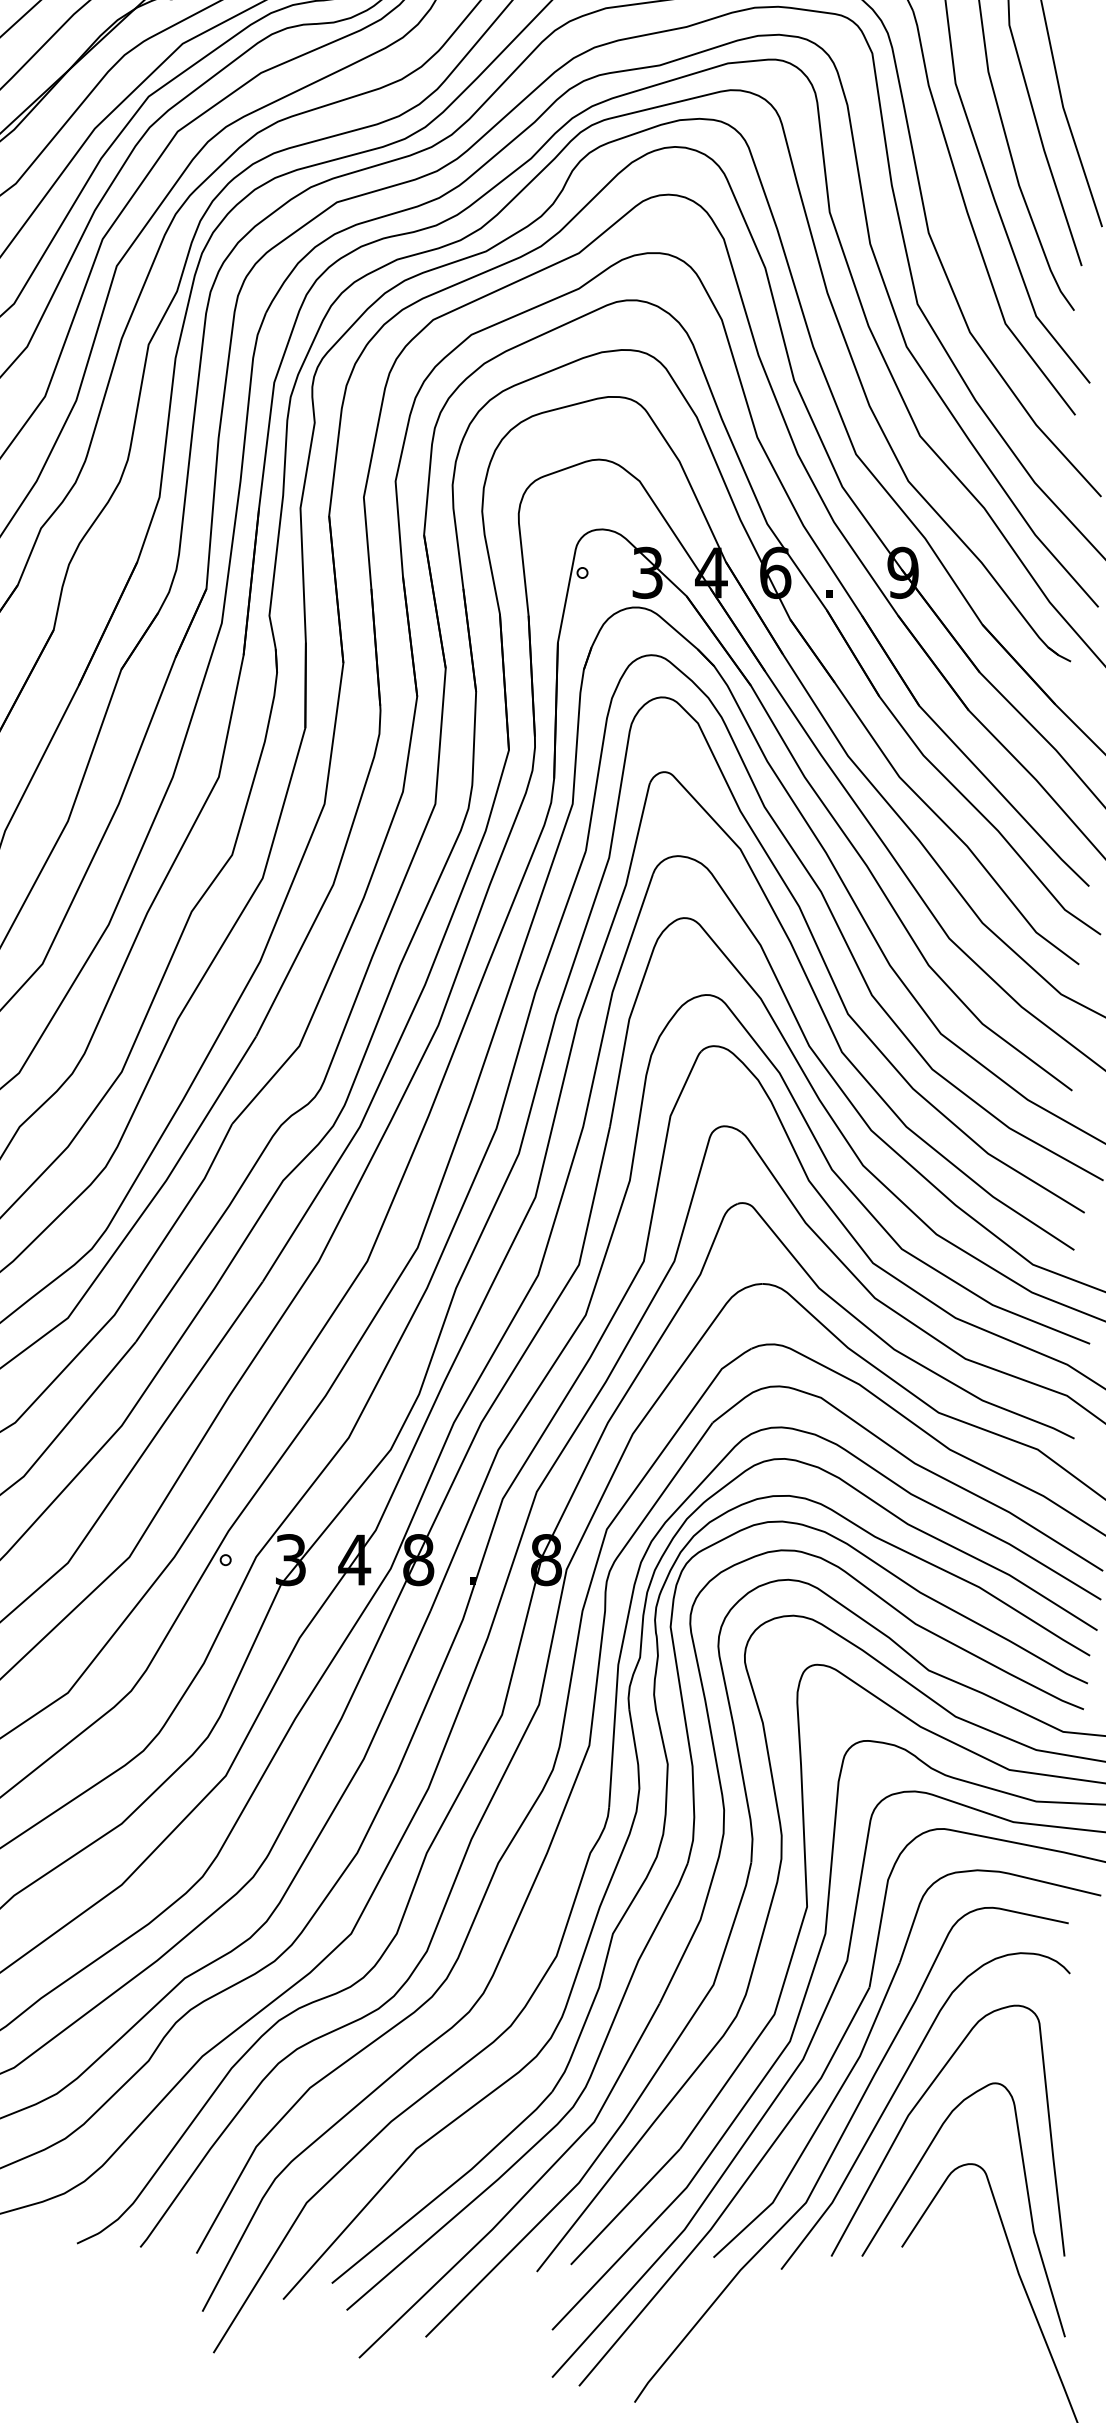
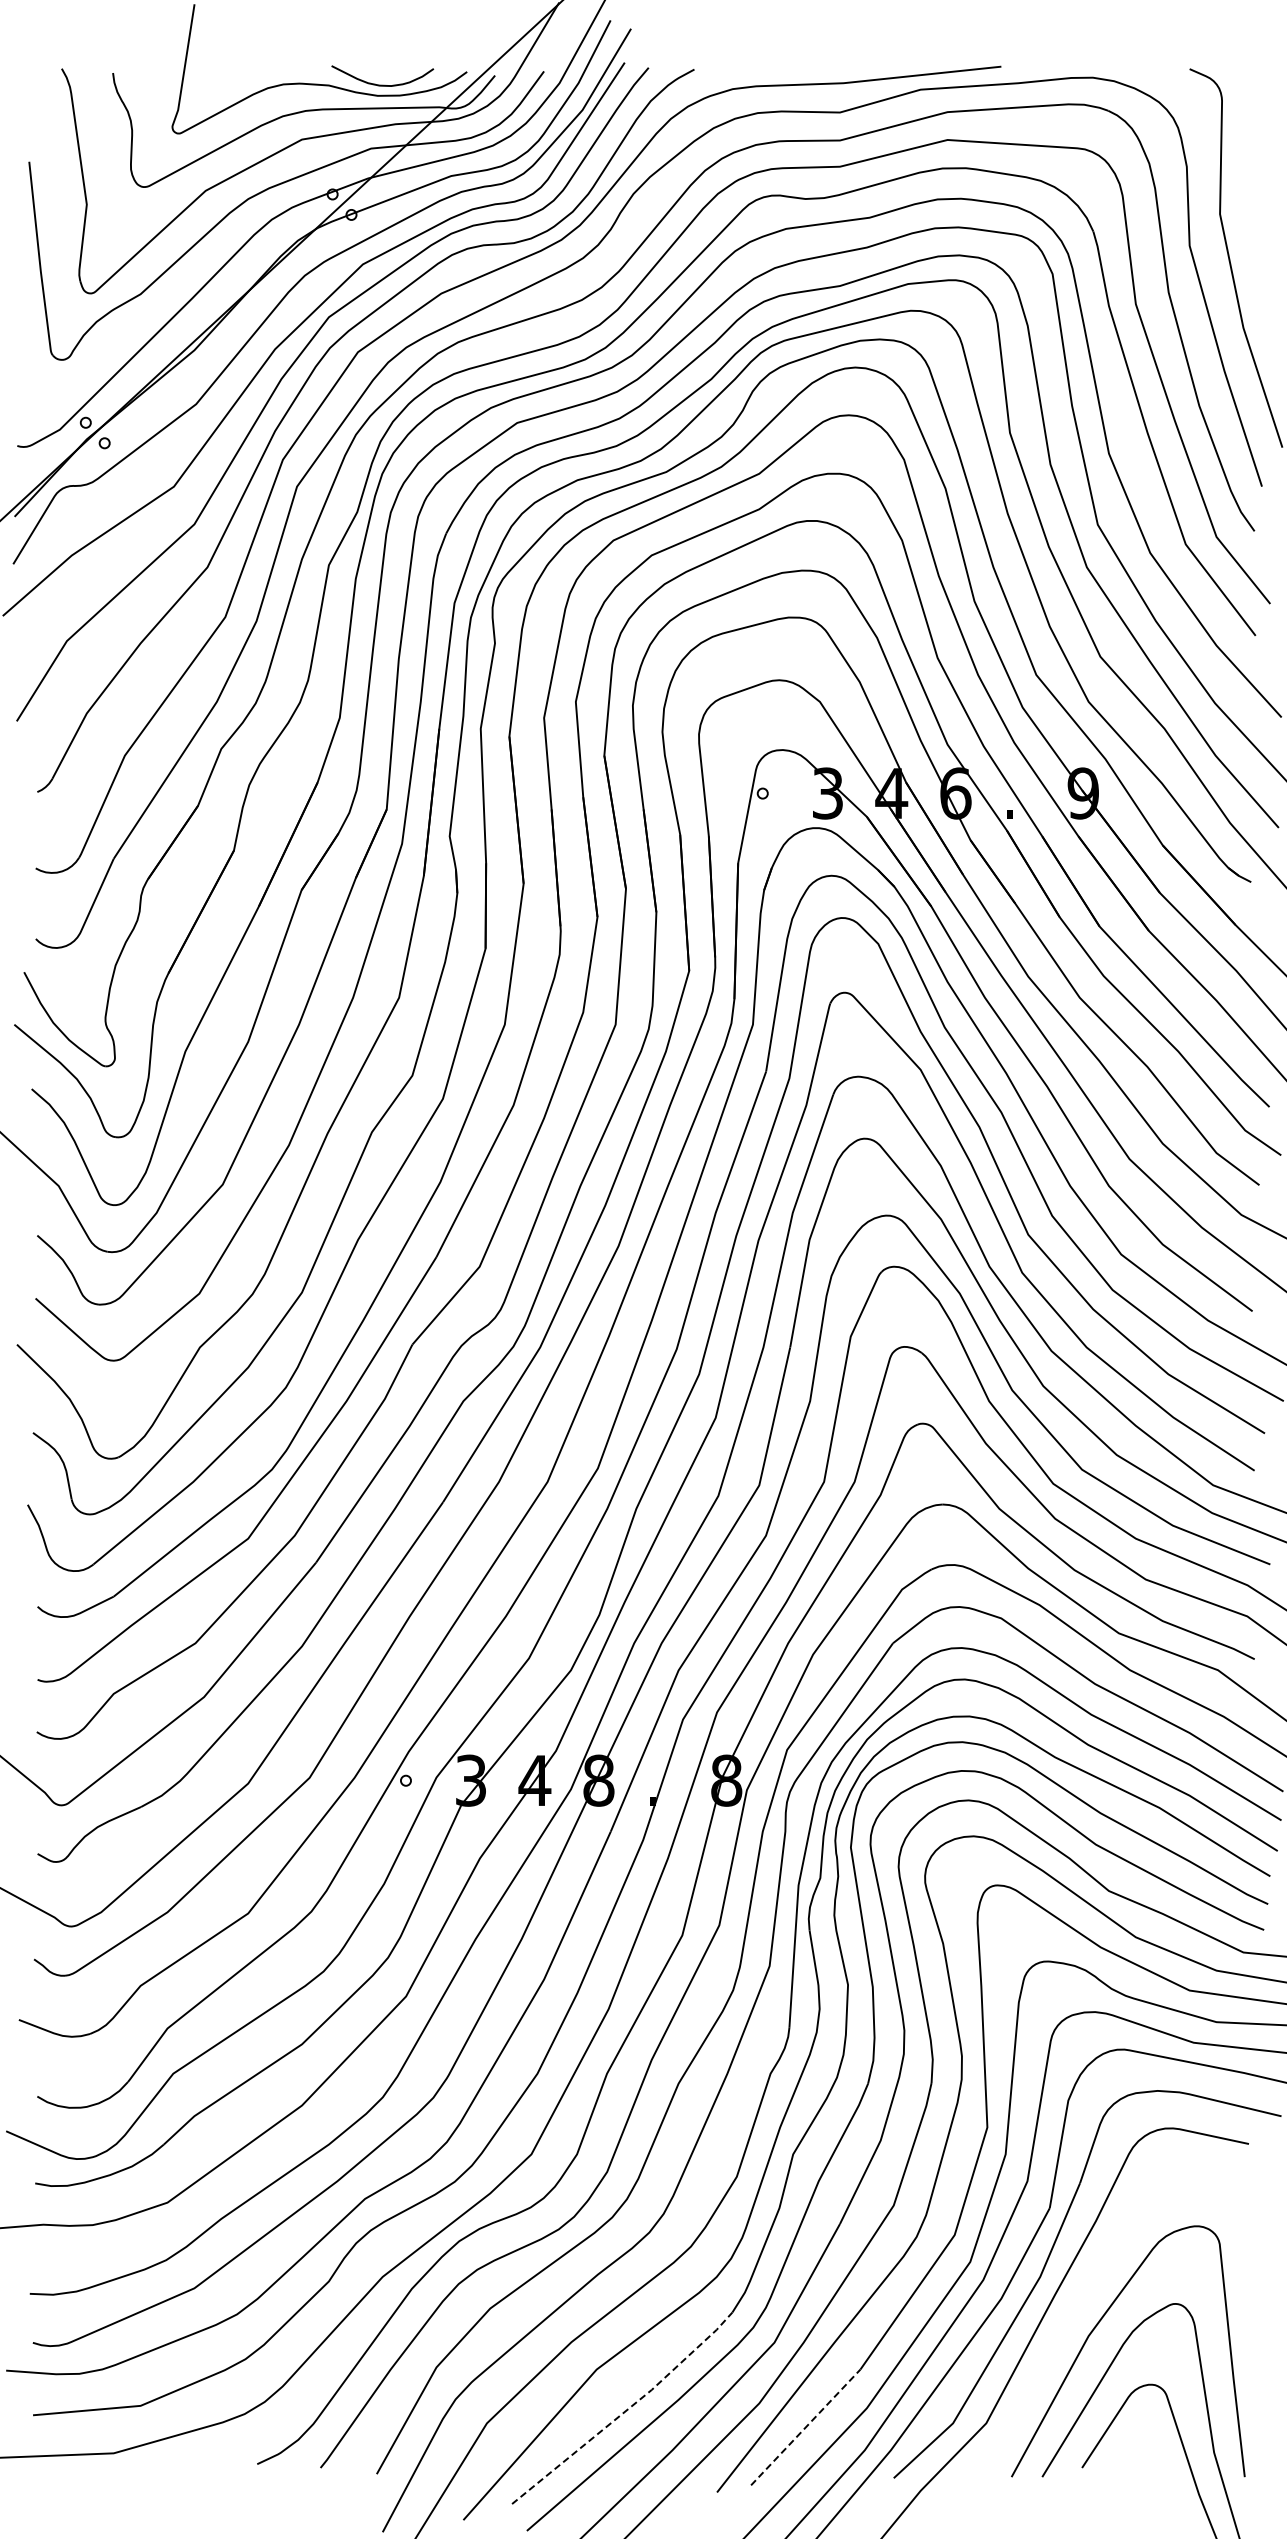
curve: (896, 2091) -> (1076, 2312), removed
line: (446, 2189) -> (626, 2410), solid -> dashed
line: (625, 2206) -> (805, 2427), solid -> dashed

